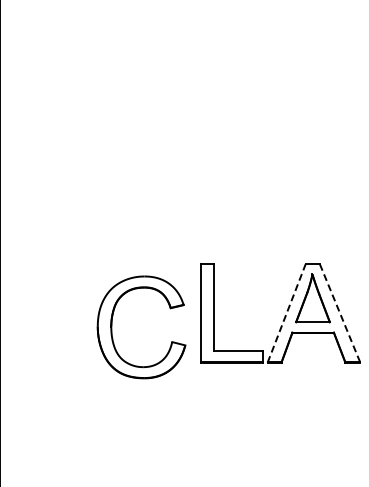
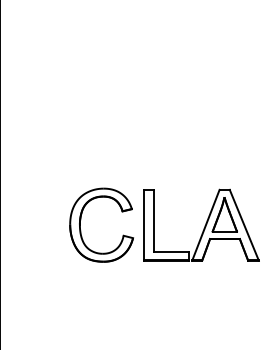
line: (286, 313) -> (205, 225), dashed -> solid
line: (340, 313) -> (244, 225), dashed -> solid
part: (112, 327) -> (80, 225), moved

